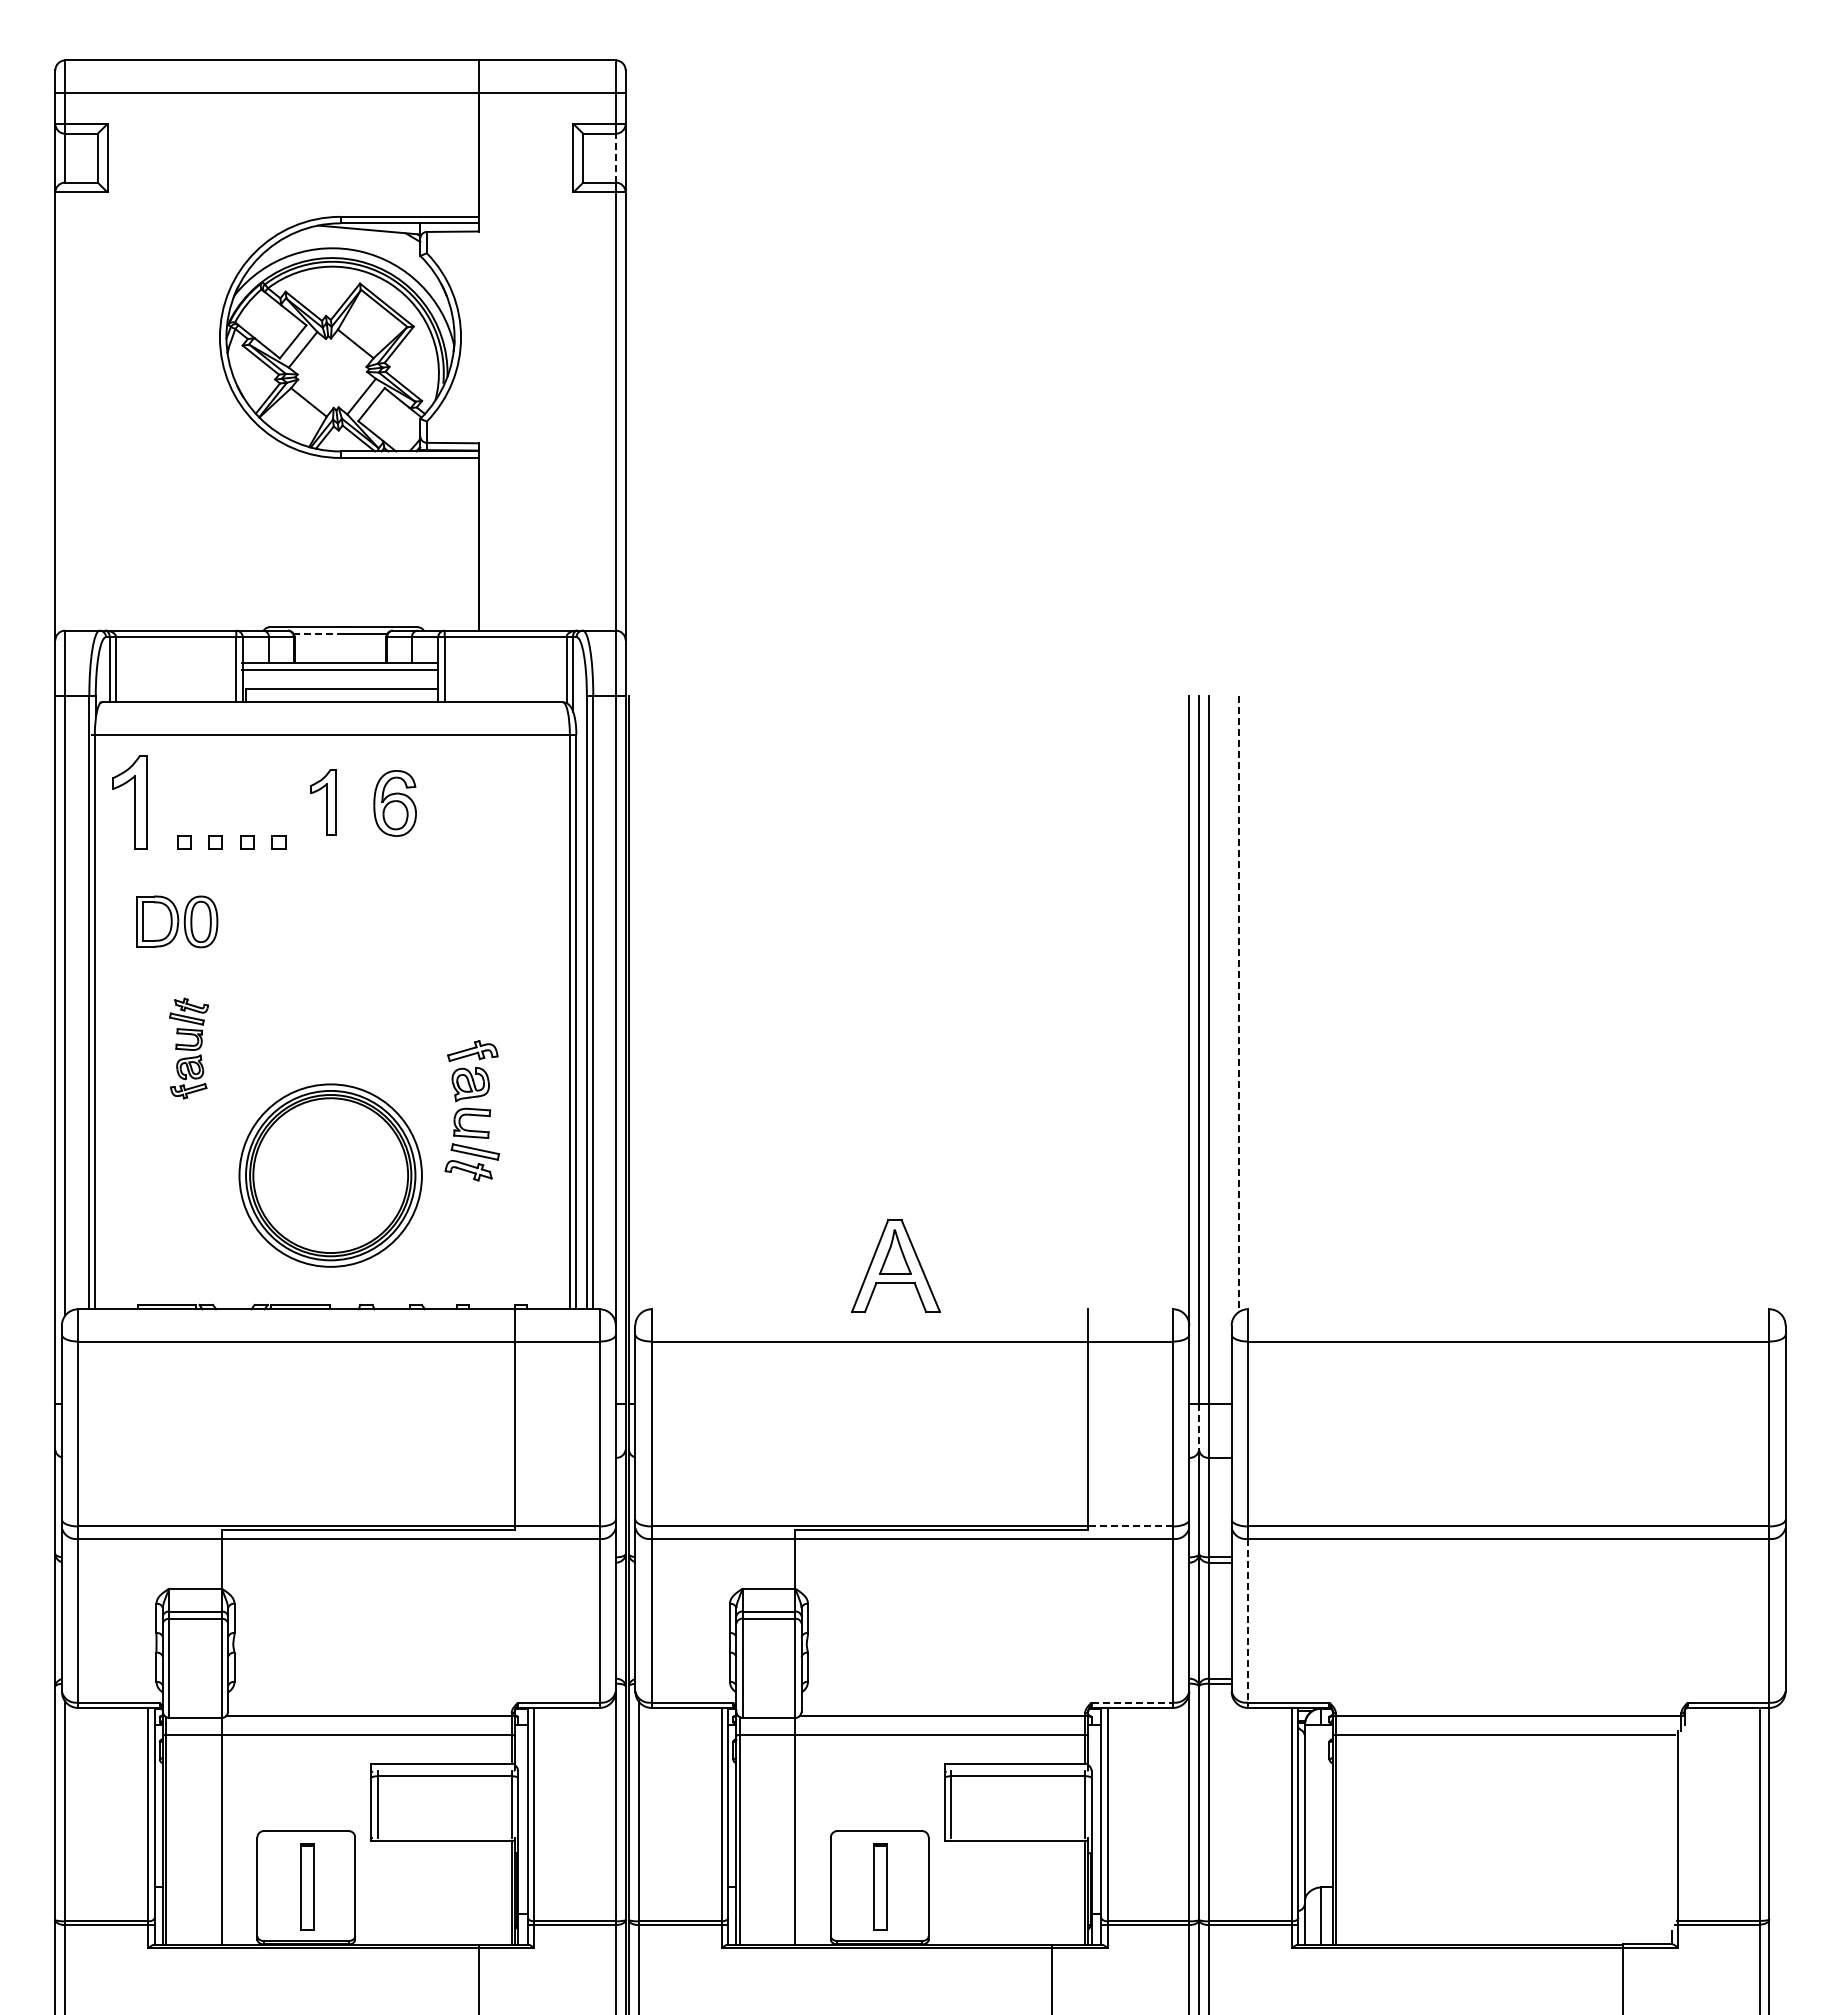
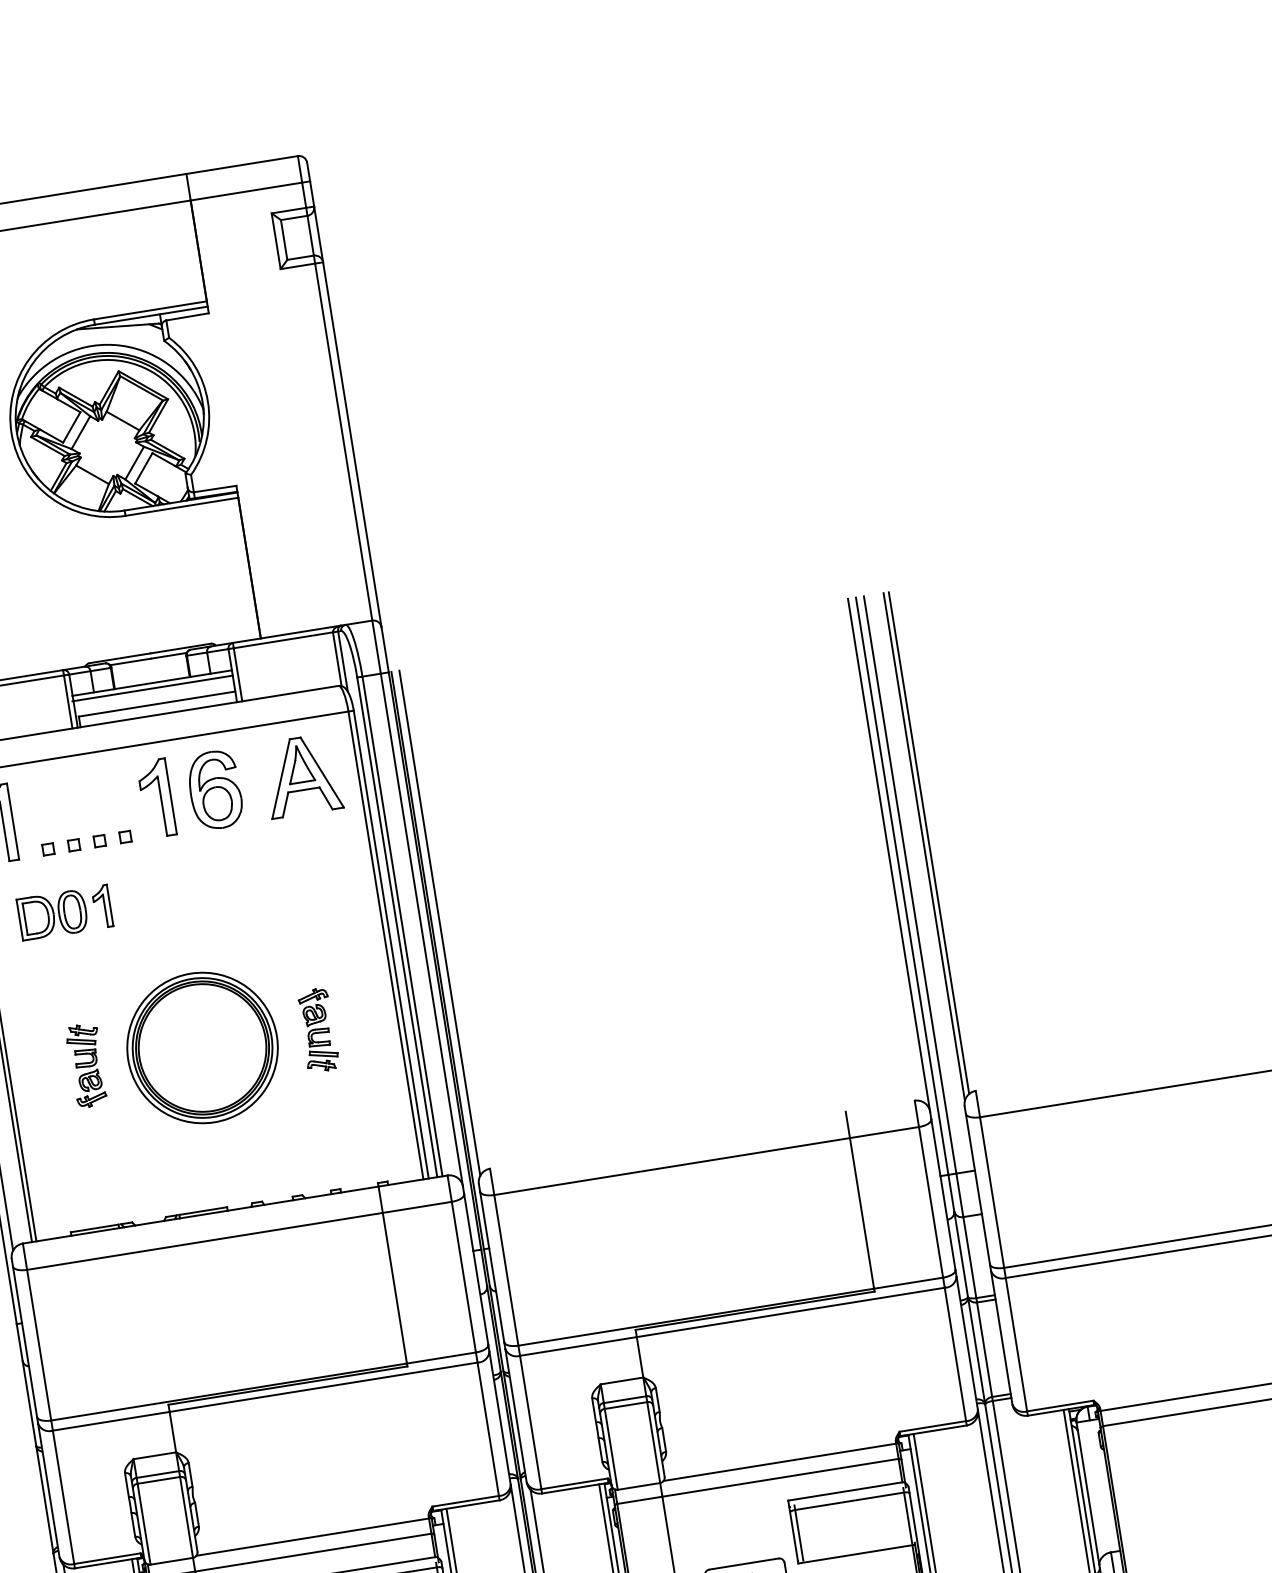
line: (615, 157) -> (310, 235), dashed -> solid
line: (318, 633) -> (130, 661), dashed -> solid
part: (323, 802) -> (156, 798), size x1.43
part: (394, 803) -> (214, 790), size x1.43
part: (237, 921) -> (102, 906), added
line: (1239, 1003) -> (929, 842), dashed -> solid
line: (638, 1005) -> (439, 923), added
line: (1233, 1006) -> (924, 846), added
part: (188, 1048) -> (86, 1065), moved
part: (472, 1110) -> (318, 1030), size x0.71
part: (330, 1175) -> (202, 1047), moved
part: (895, 1265) -> (301, 775), moved
line: (1199, 1427) -> (951, 1193), dashed -> solid
line: (1130, 1526) -> (908, 1283), dashed -> solid
line: (1247, 1620) -> (1016, 1344), dashed -> solid
line: (1132, 1702) -> (933, 1426), dashed -> solid

